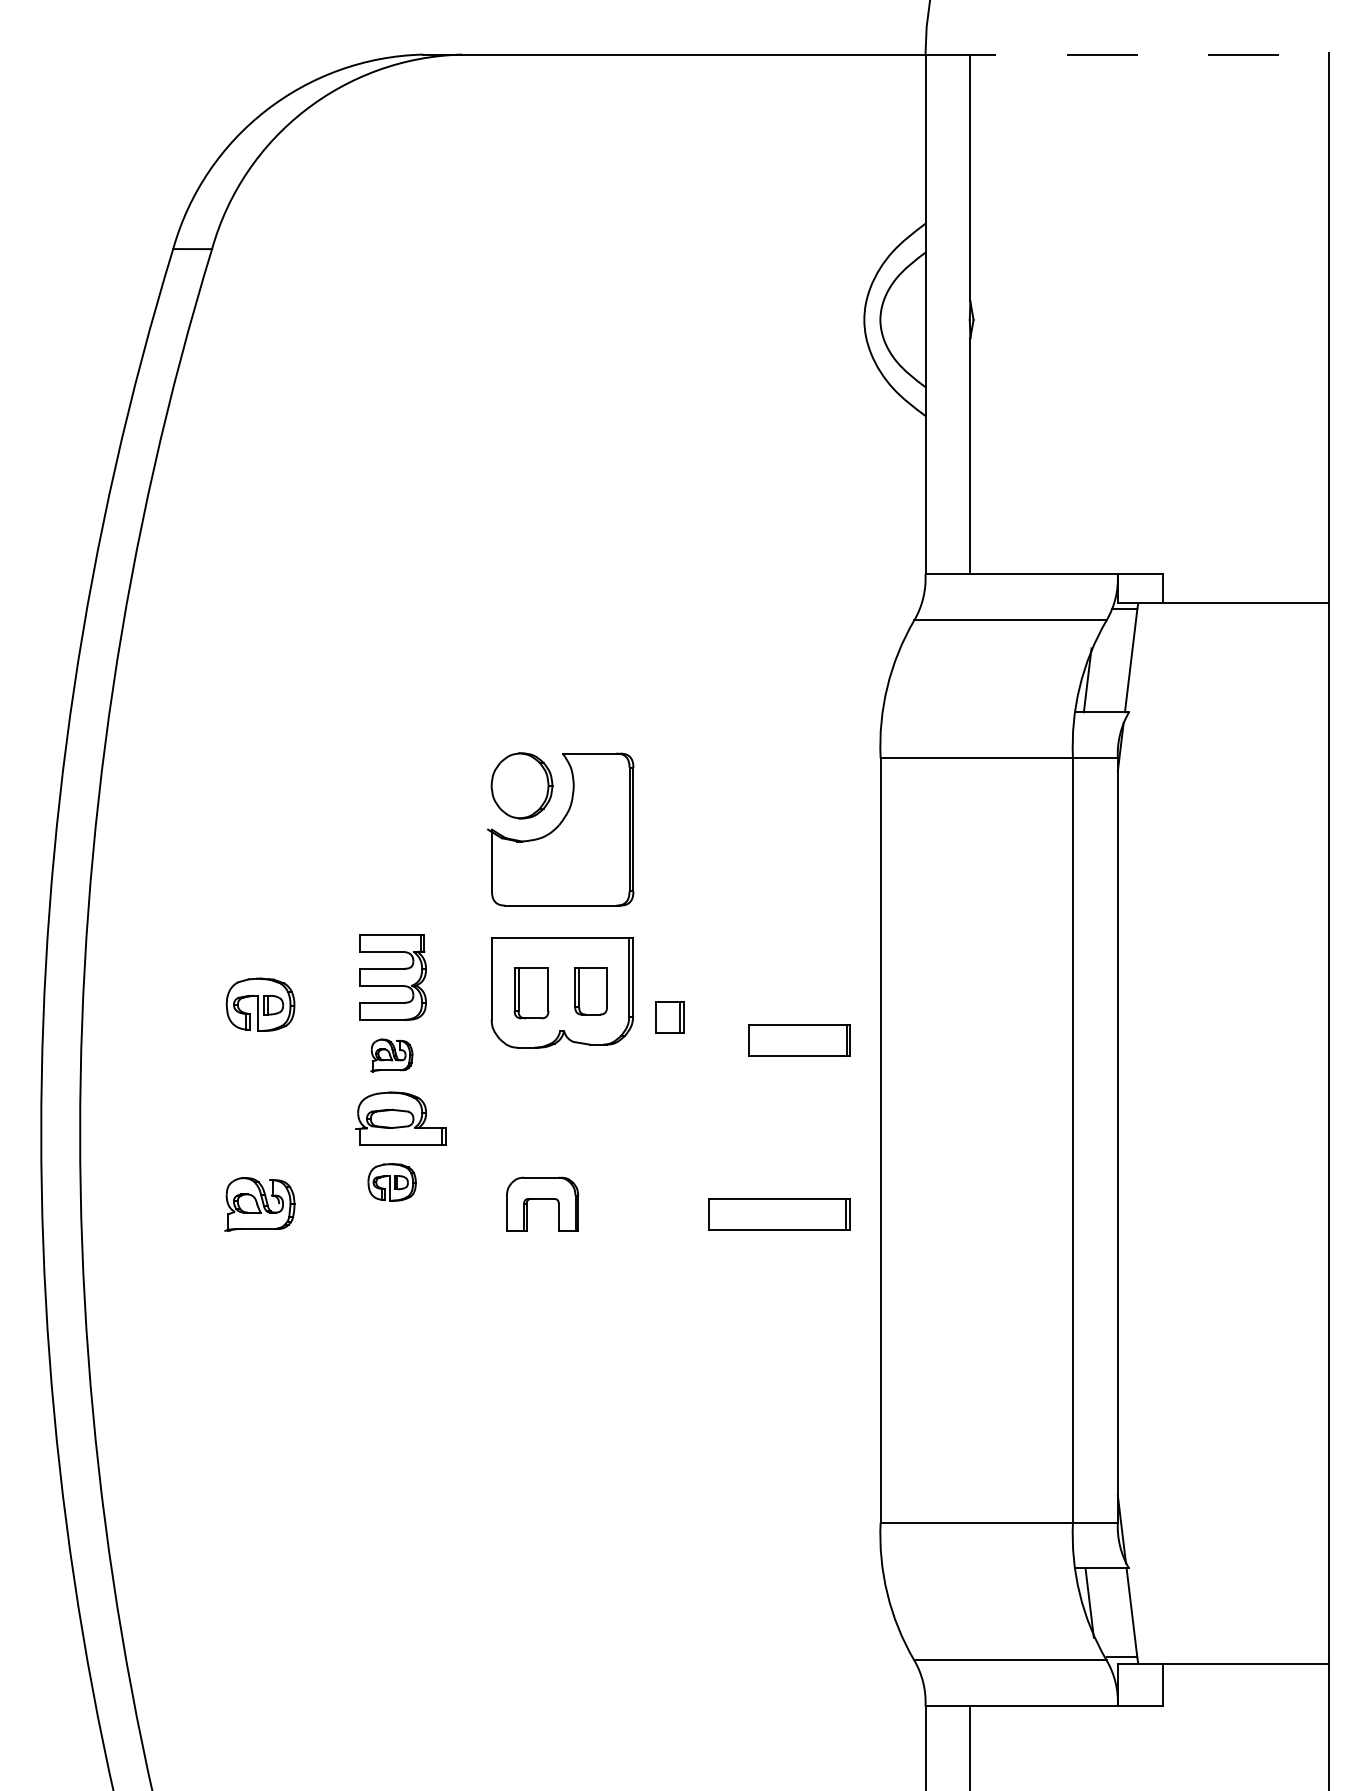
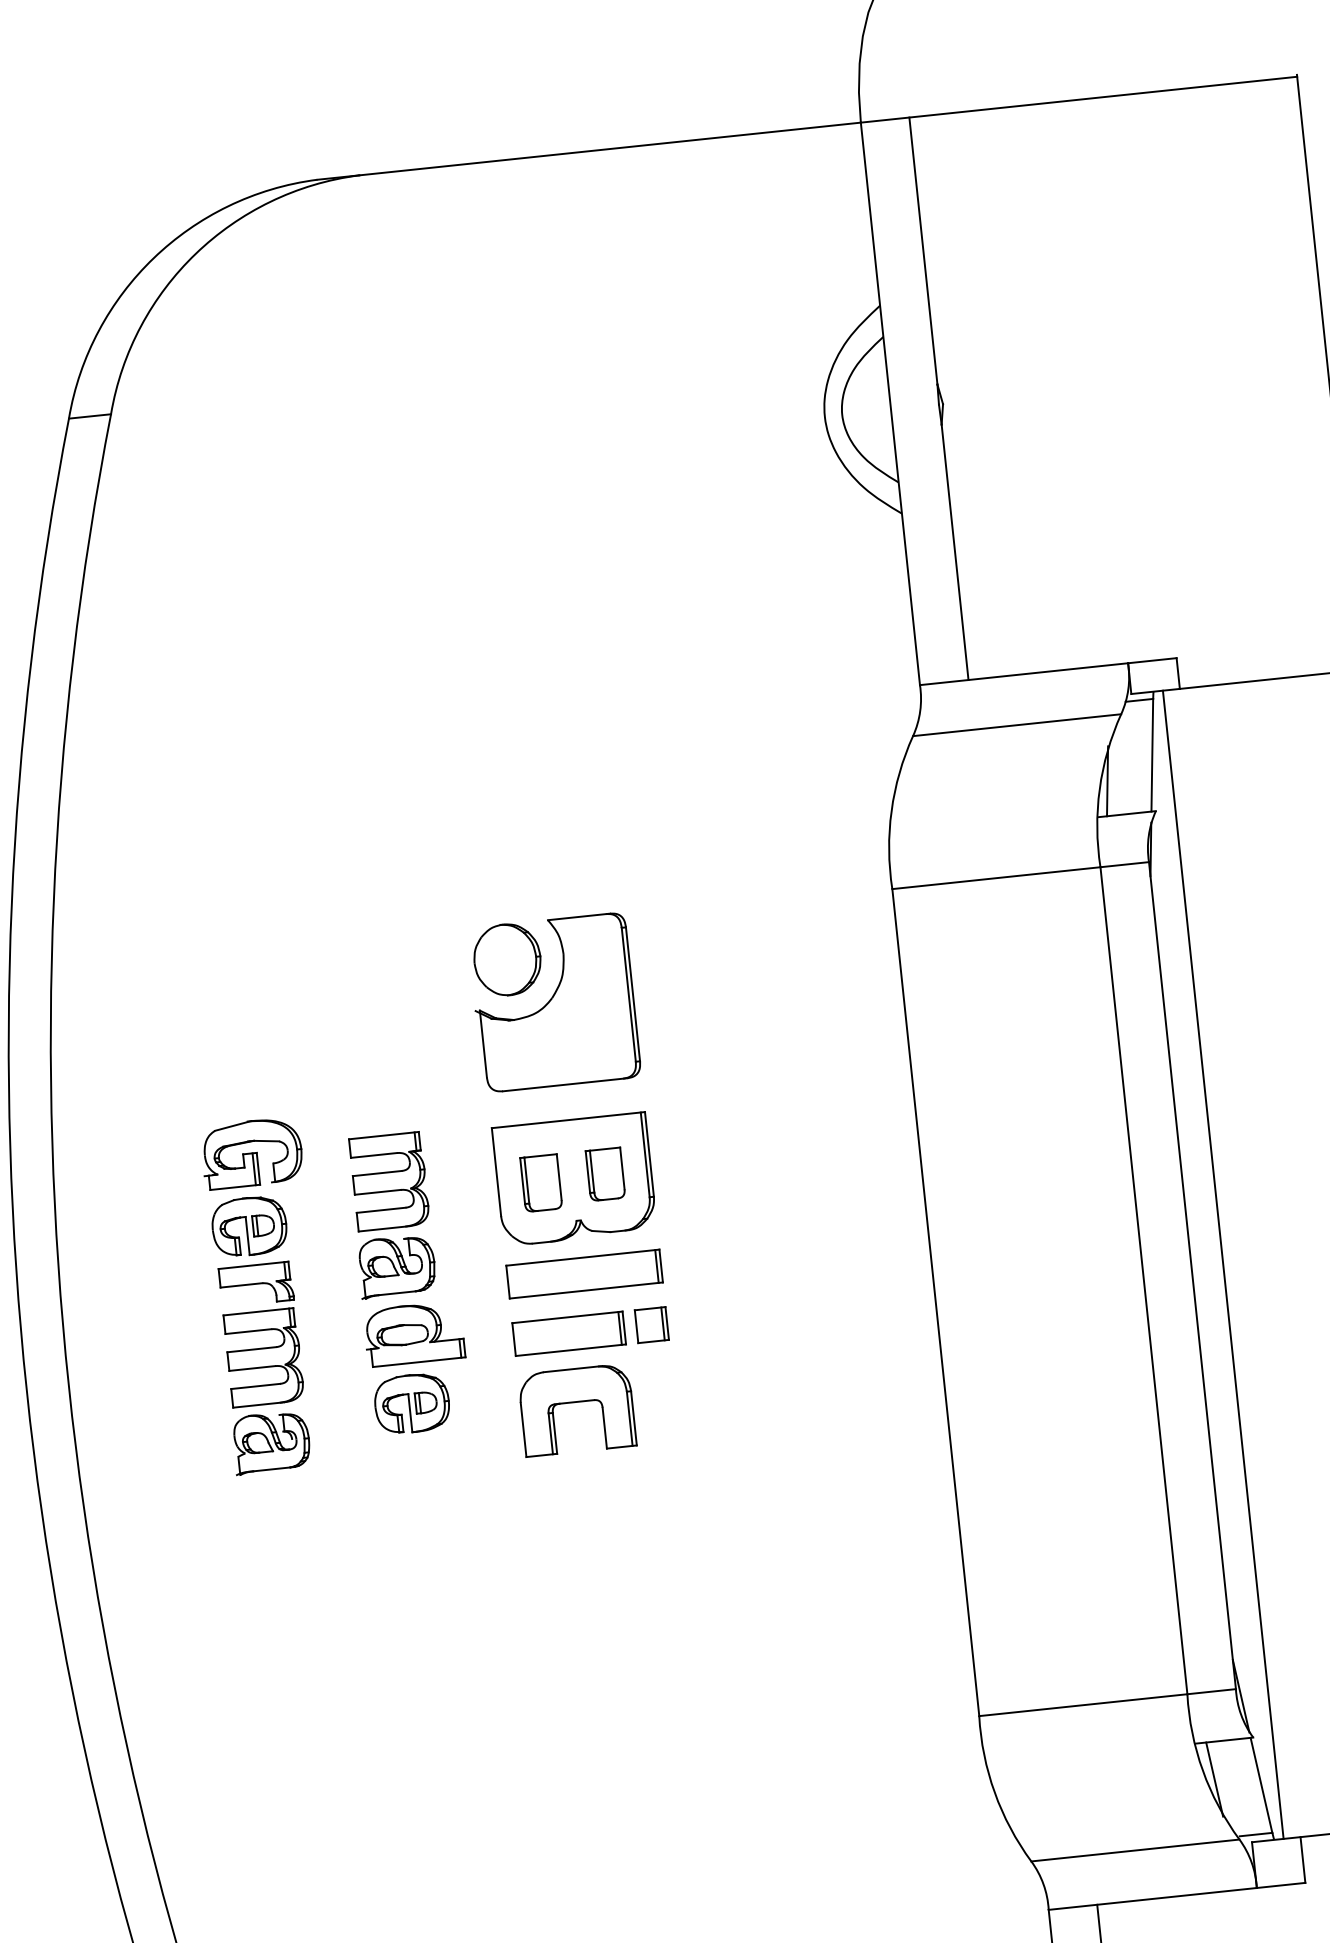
line: (1127, 54) -> (1079, 99), dashed -> solid
part: (269, 937) -> (251, 1152), added
part: (669, 1017) -> (651, 1324), moved
part: (799, 1040) -> (569, 1333), moved
part: (391, 1055) -> (396, 1266), size x1.67
part: (261, 1104) -> (261, 1334), added
line: (1147, 1133) -> (1223, 1264), added
part: (391, 1182) -> (411, 1403), size x1.43
part: (542, 1203) -> (577, 1409), size x1.43
part: (779, 1214) -> (584, 1273), moved

